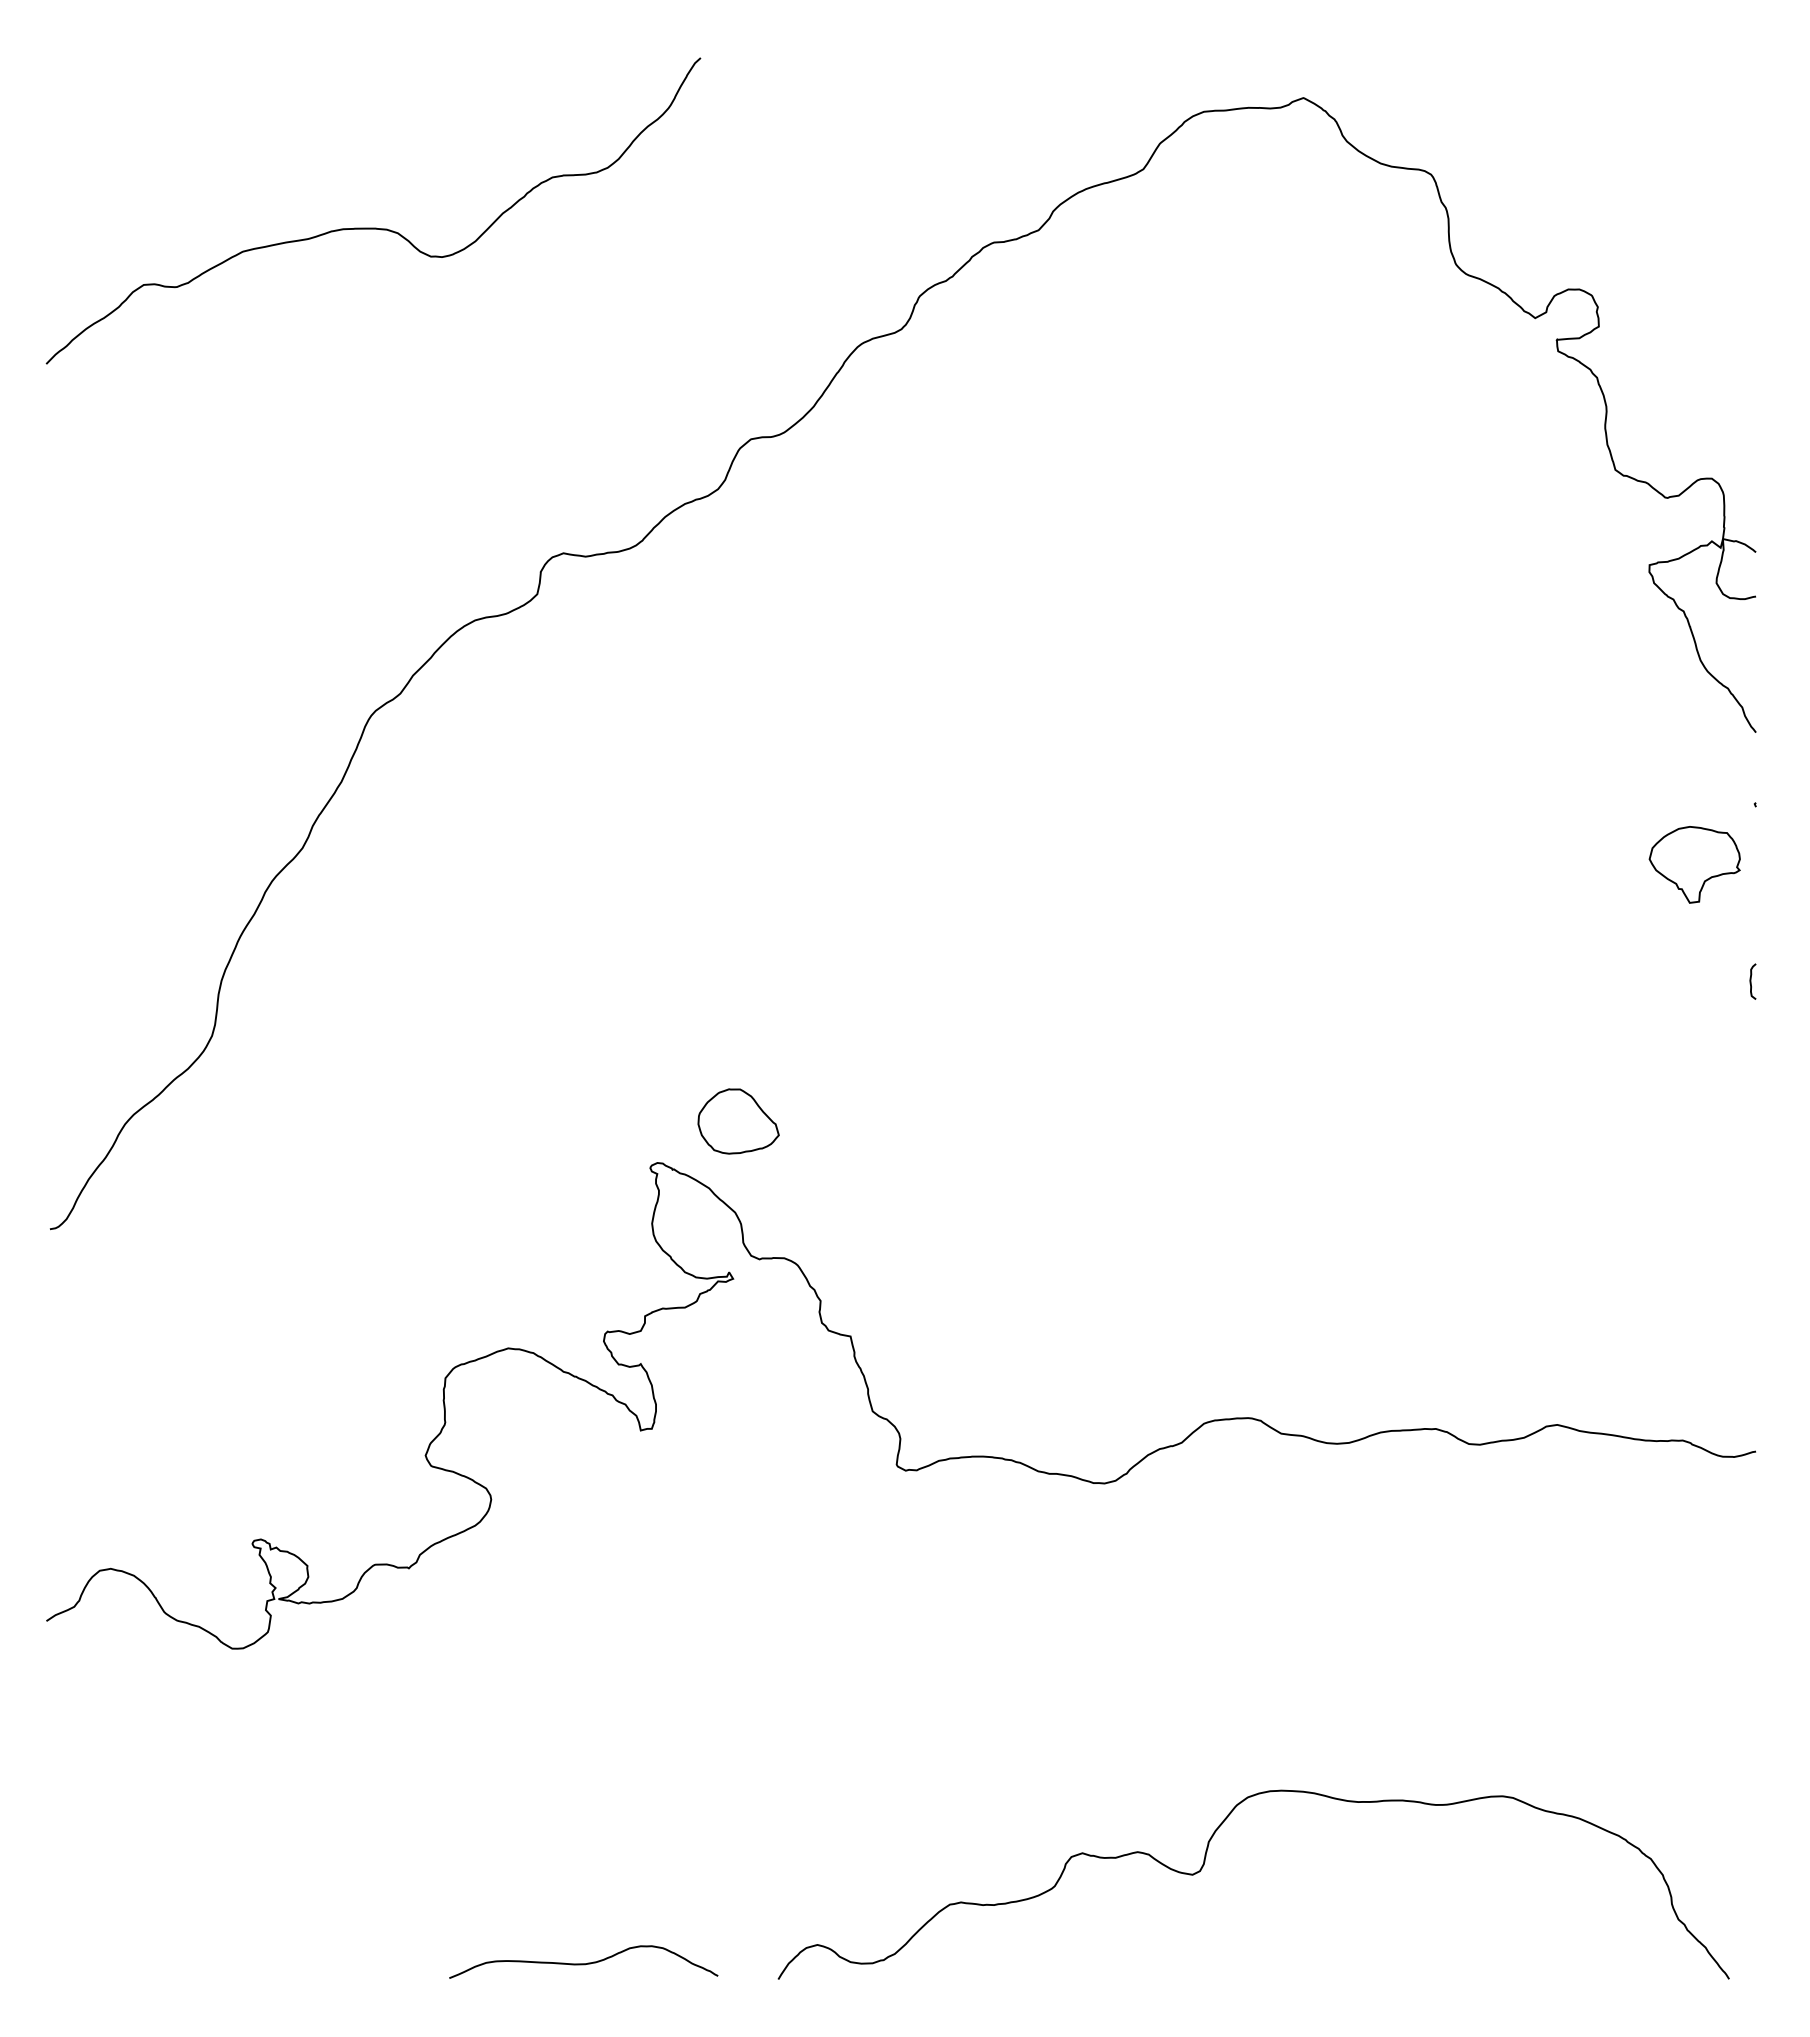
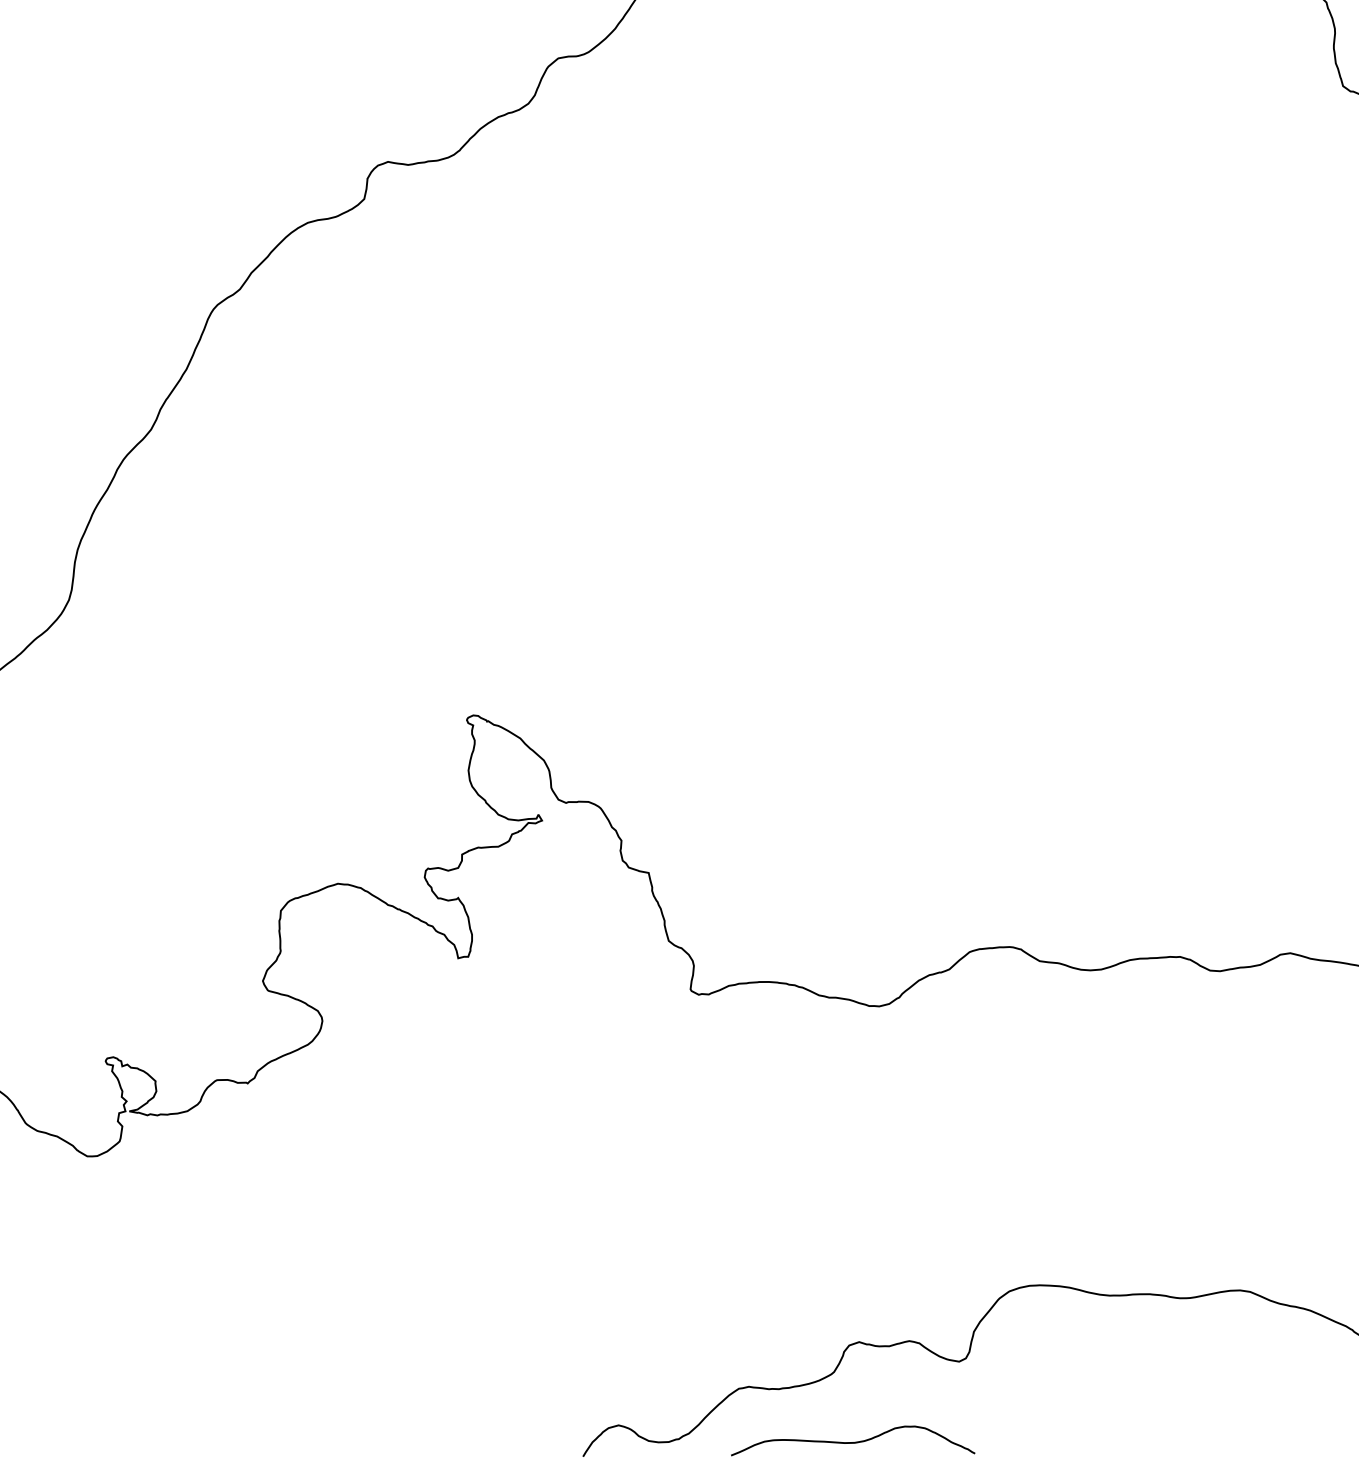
part: (738, 1121) -> (546, 677), removed
curve: (583, 1963) -> (852, 1442), moved

